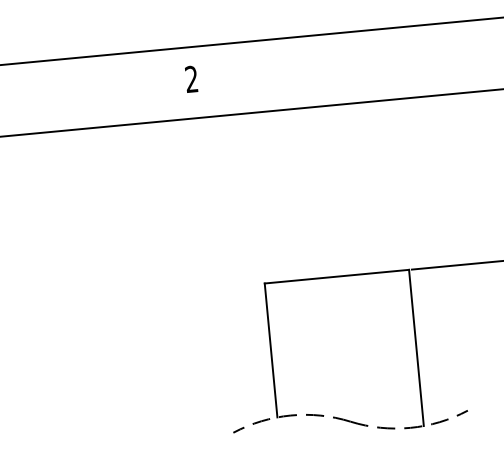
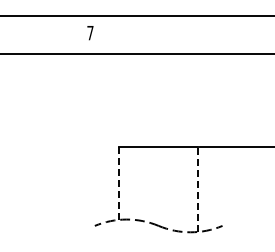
text: (191, 78) -> (90, 32), 2 -> 7
line: (415, 348) -> (197, 189), solid -> dashed
line: (271, 350) -> (119, 183), solid -> dashed

